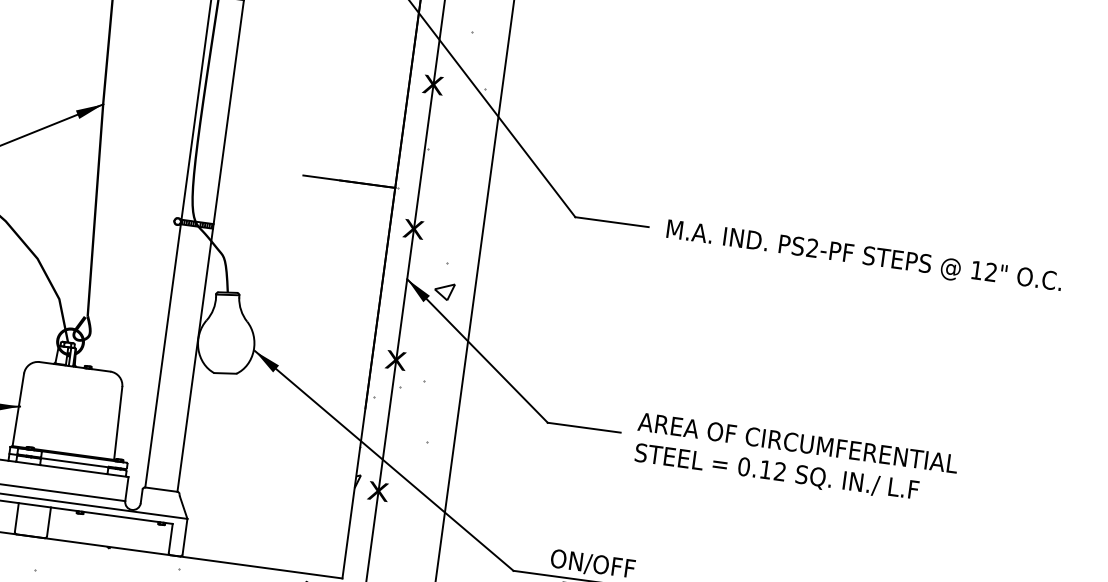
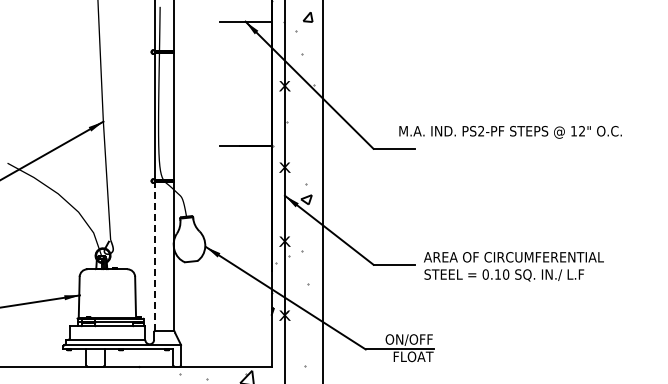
text: (864, 257) -> (510, 132), moved
line: (163, 355) -> (155, 256), solid -> dashed
text: (780, 471) -> (506, 274), 0.12 -> 0.10

